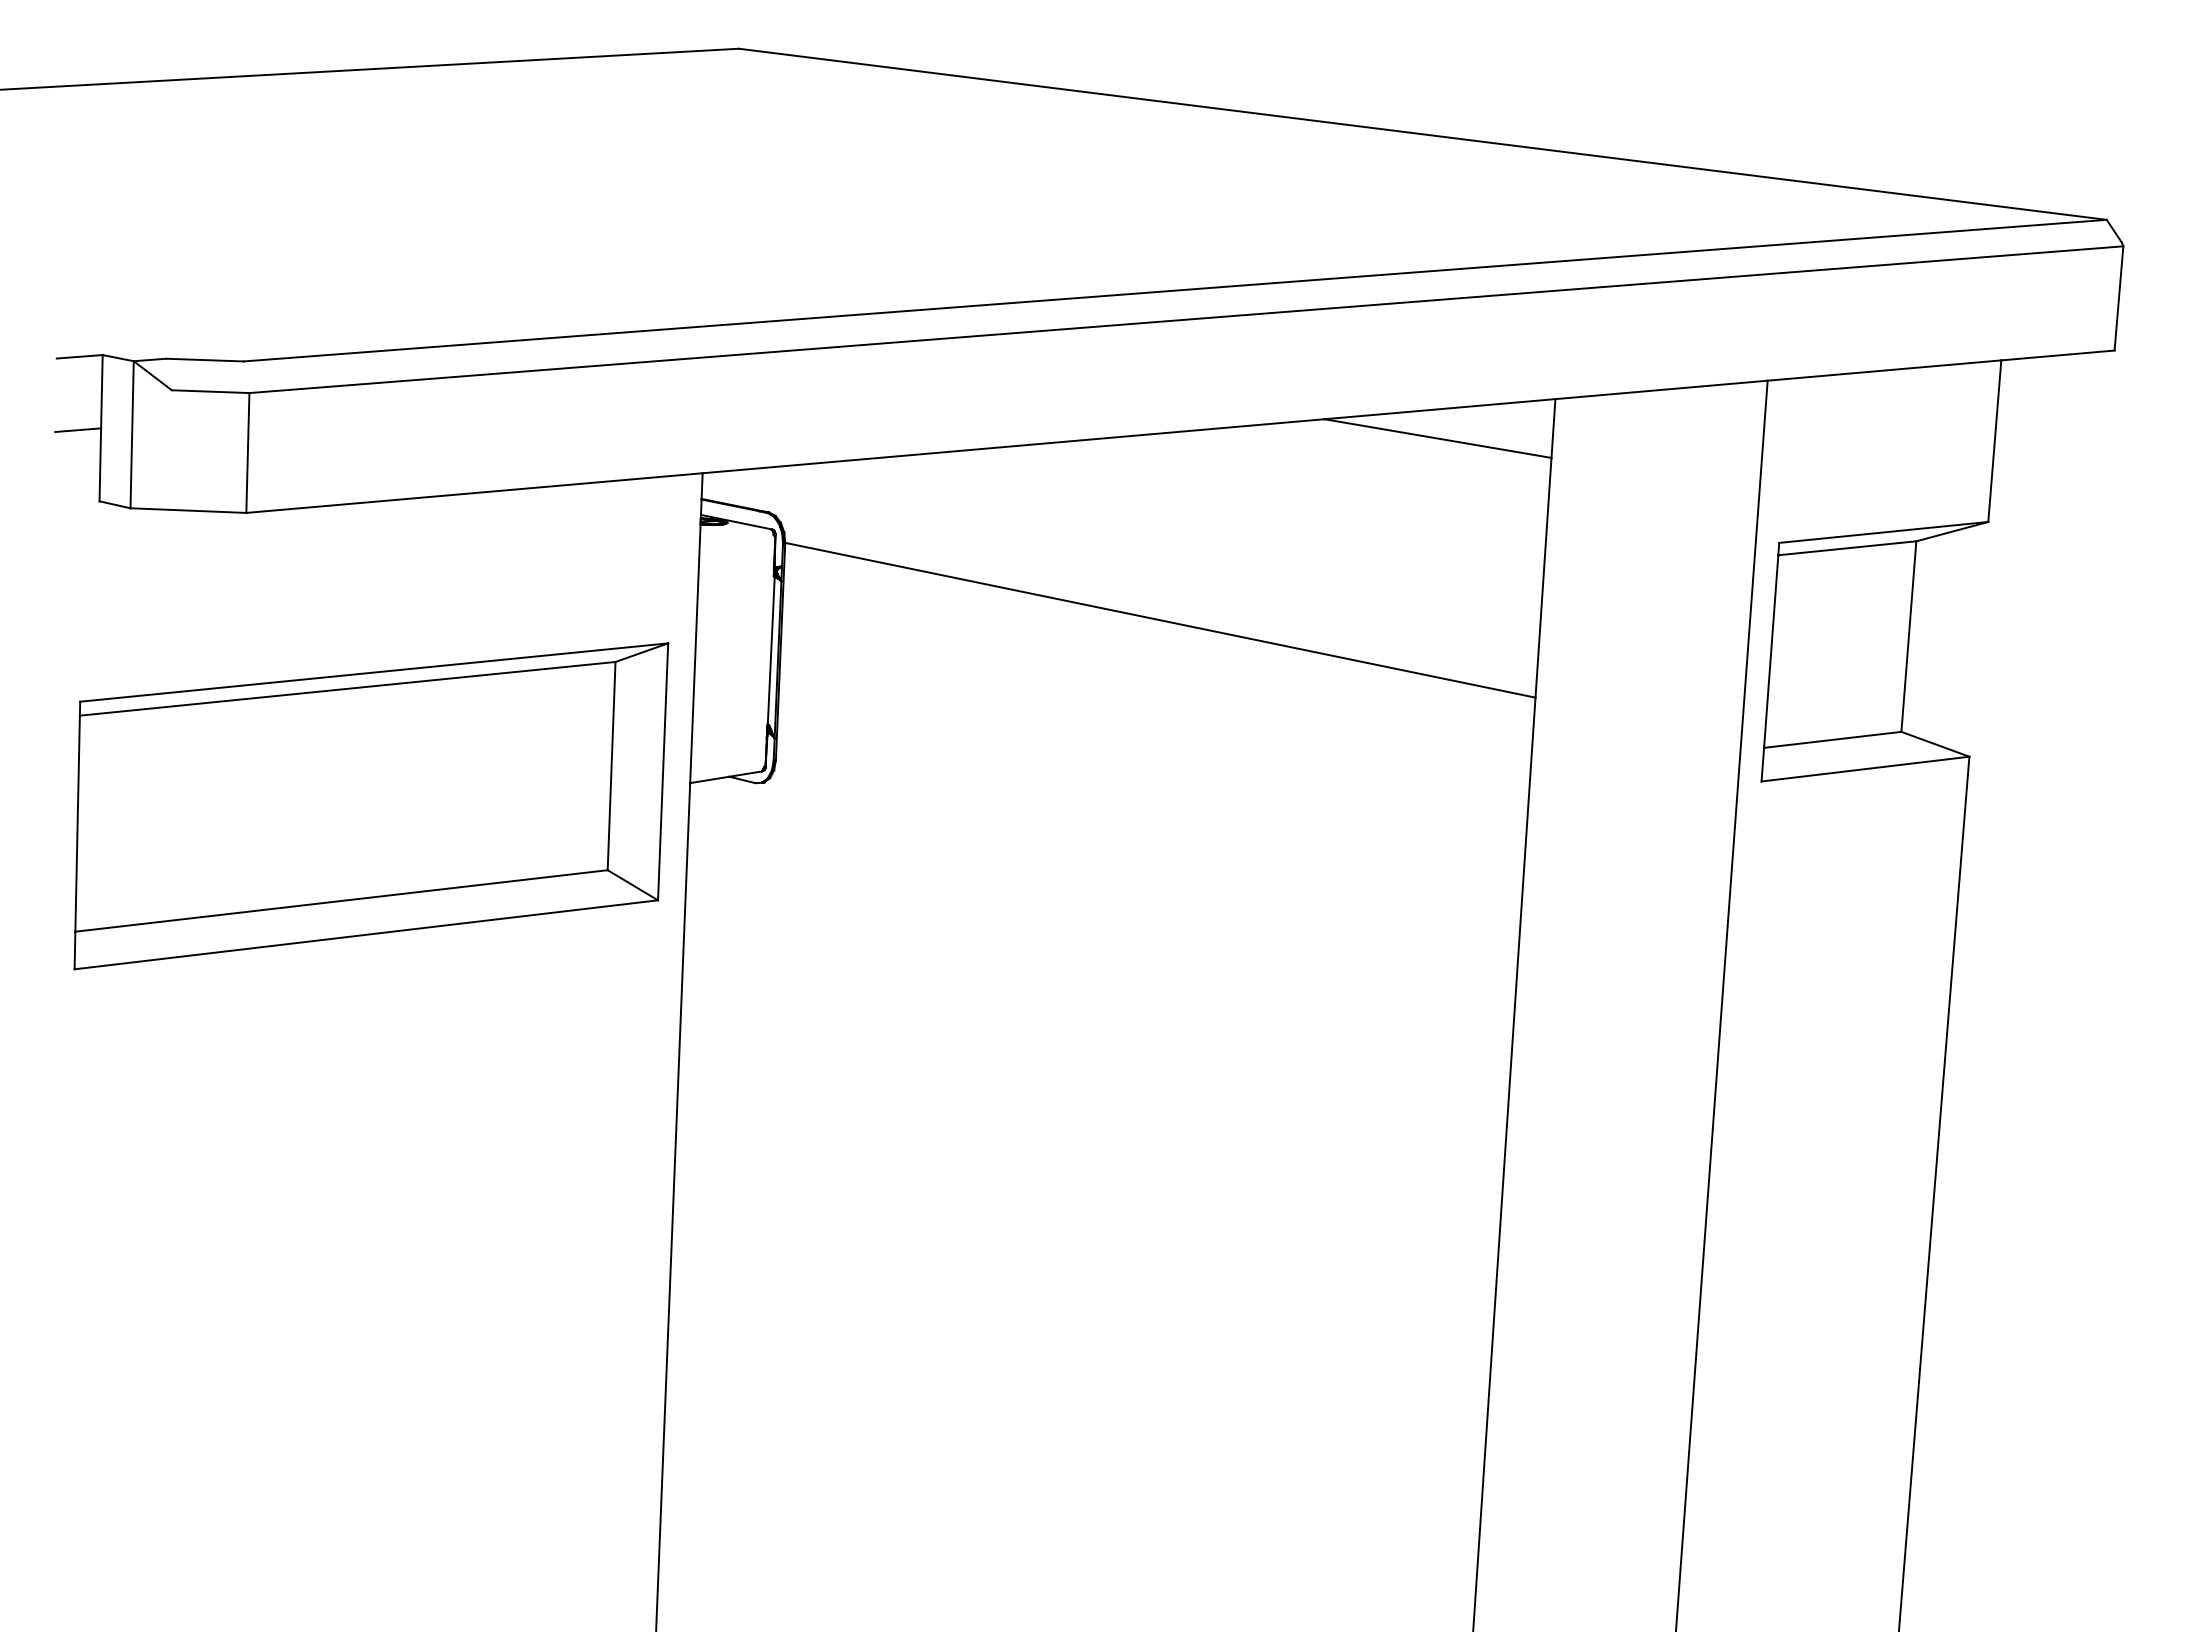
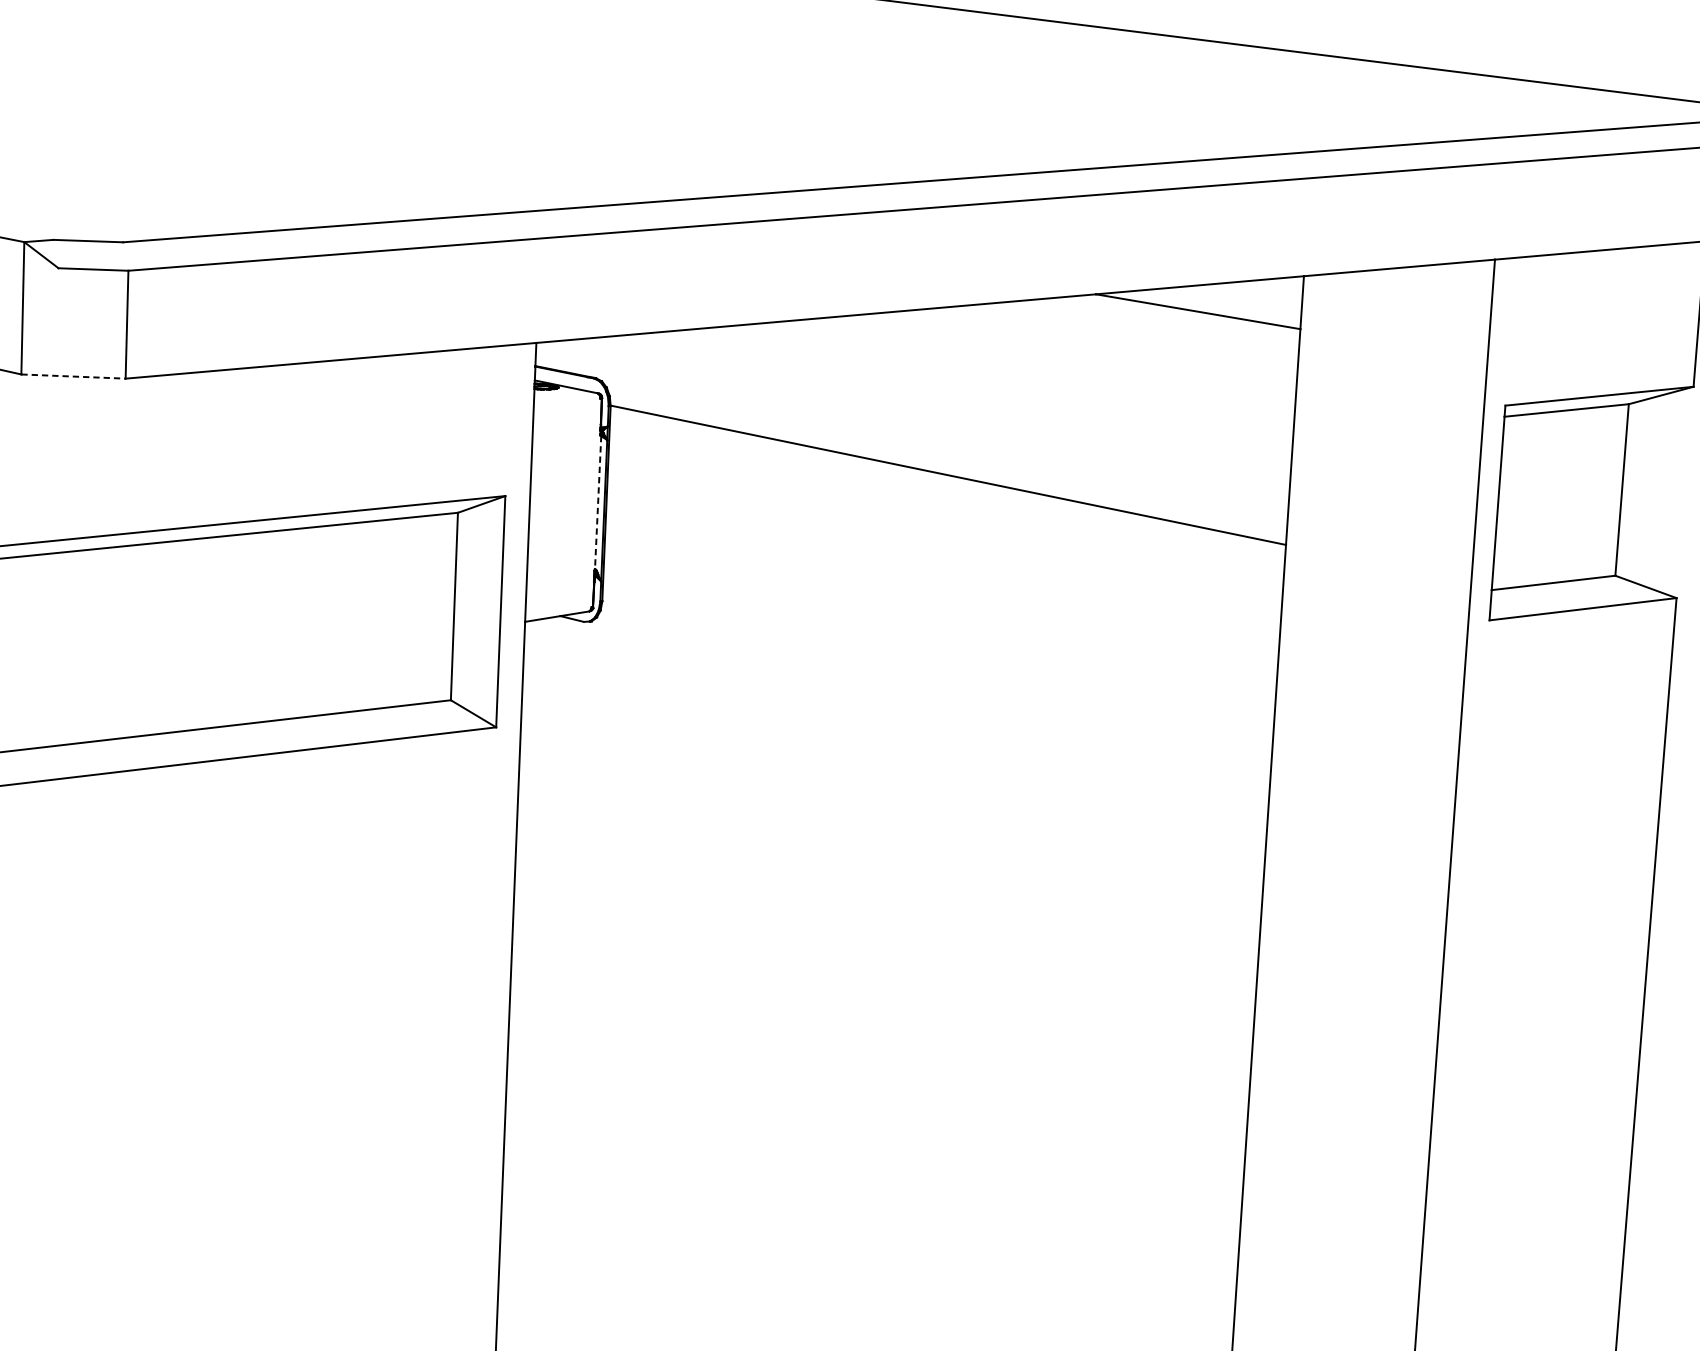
line: (188, 510) -> (73, 376), solid -> dashed
line: (771, 651) -> (598, 503), solid -> dashed

